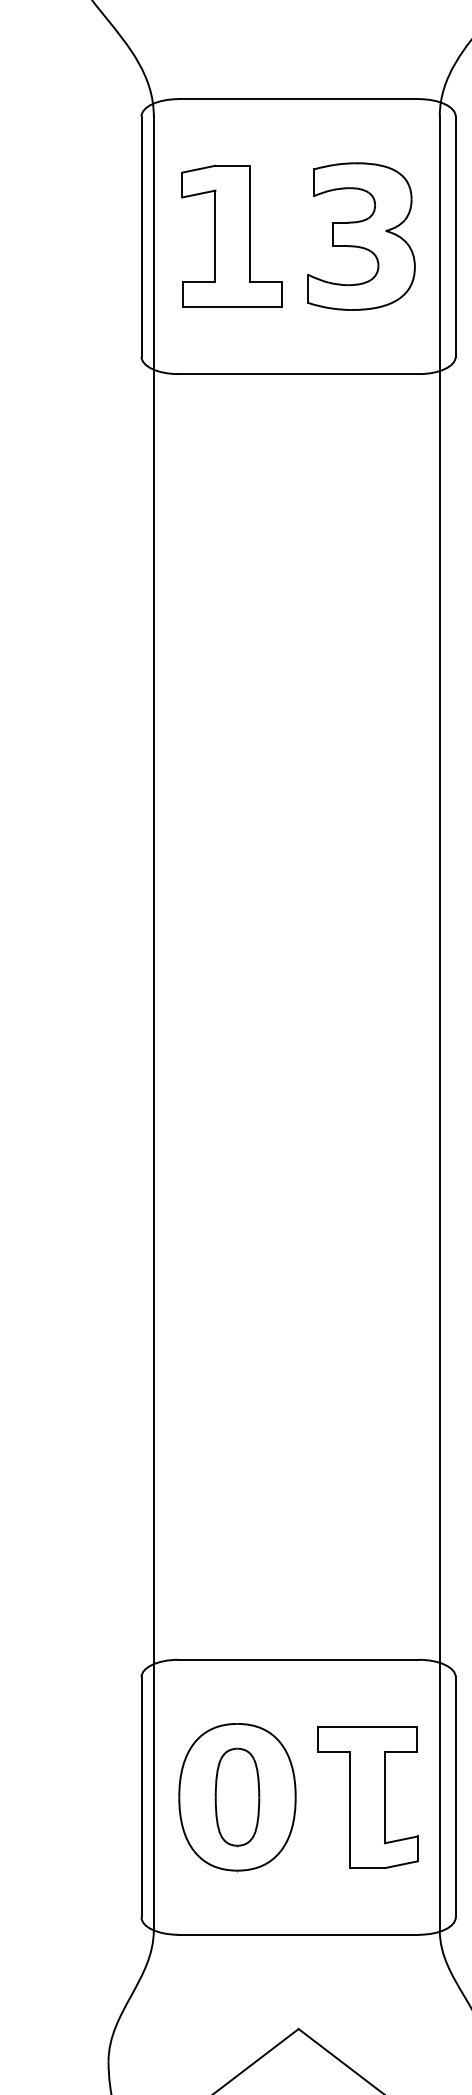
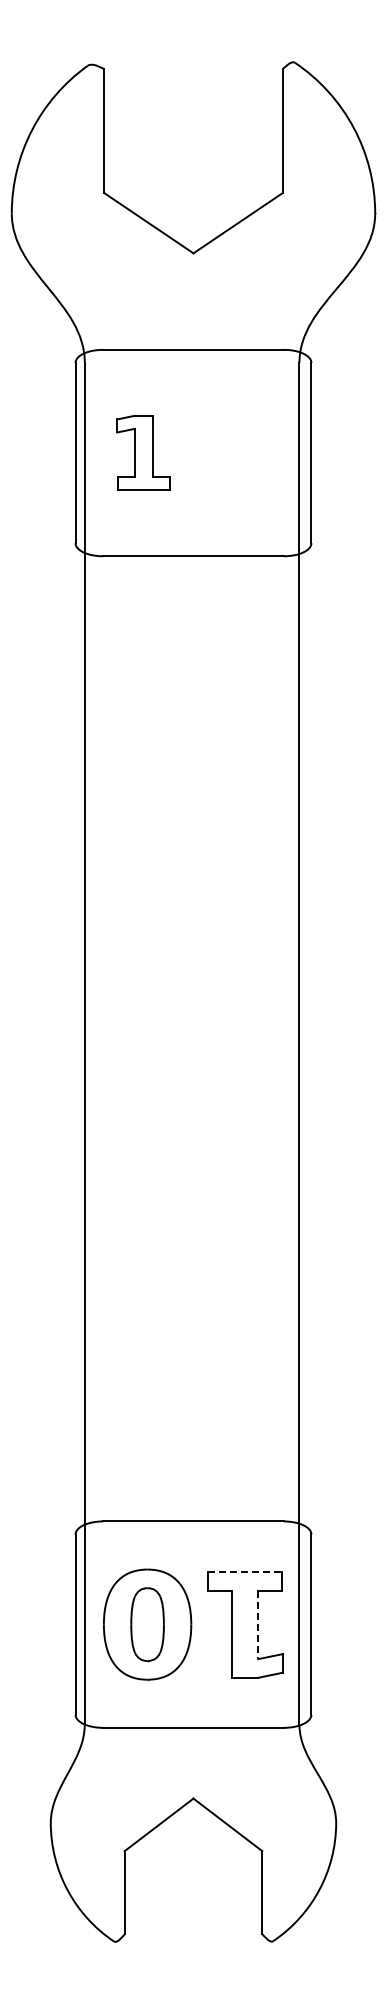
part: (232, 235) -> (143, 452), size x0.7
part: (361, 235) -> (240, 452), removed
line: (367, 1726) -> (245, 1571), solid -> dashed
line: (385, 1798) -> (258, 1625), solid -> dashed

